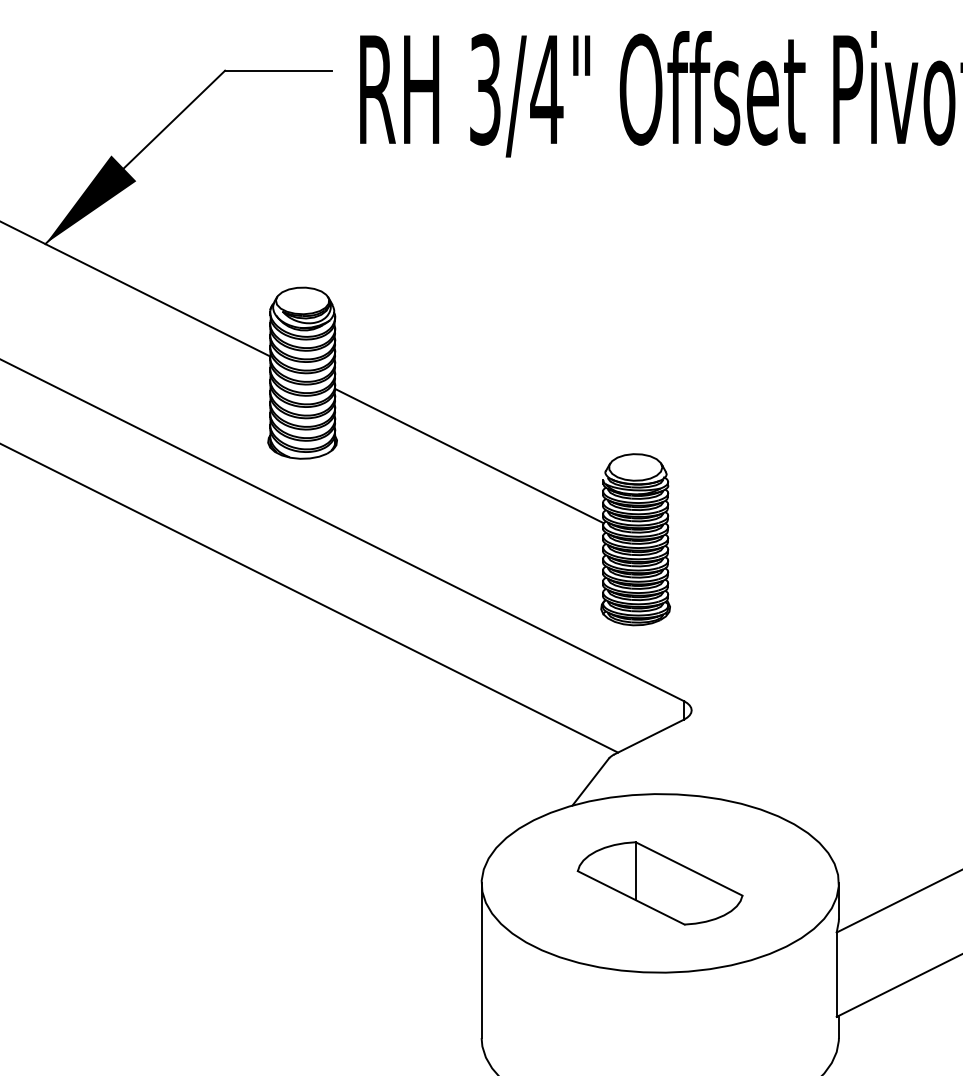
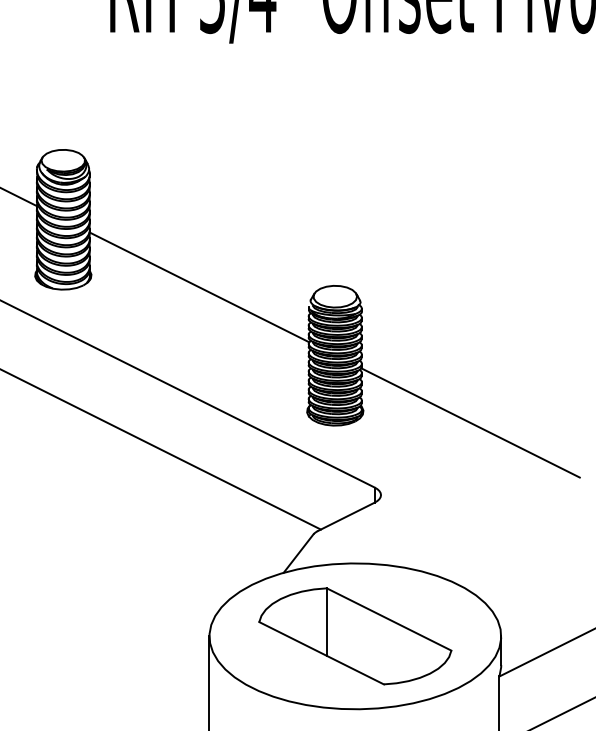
line: (801, 621) -> (470, 422), added
part: (659, 883) -> (354, 636), size x1.43

